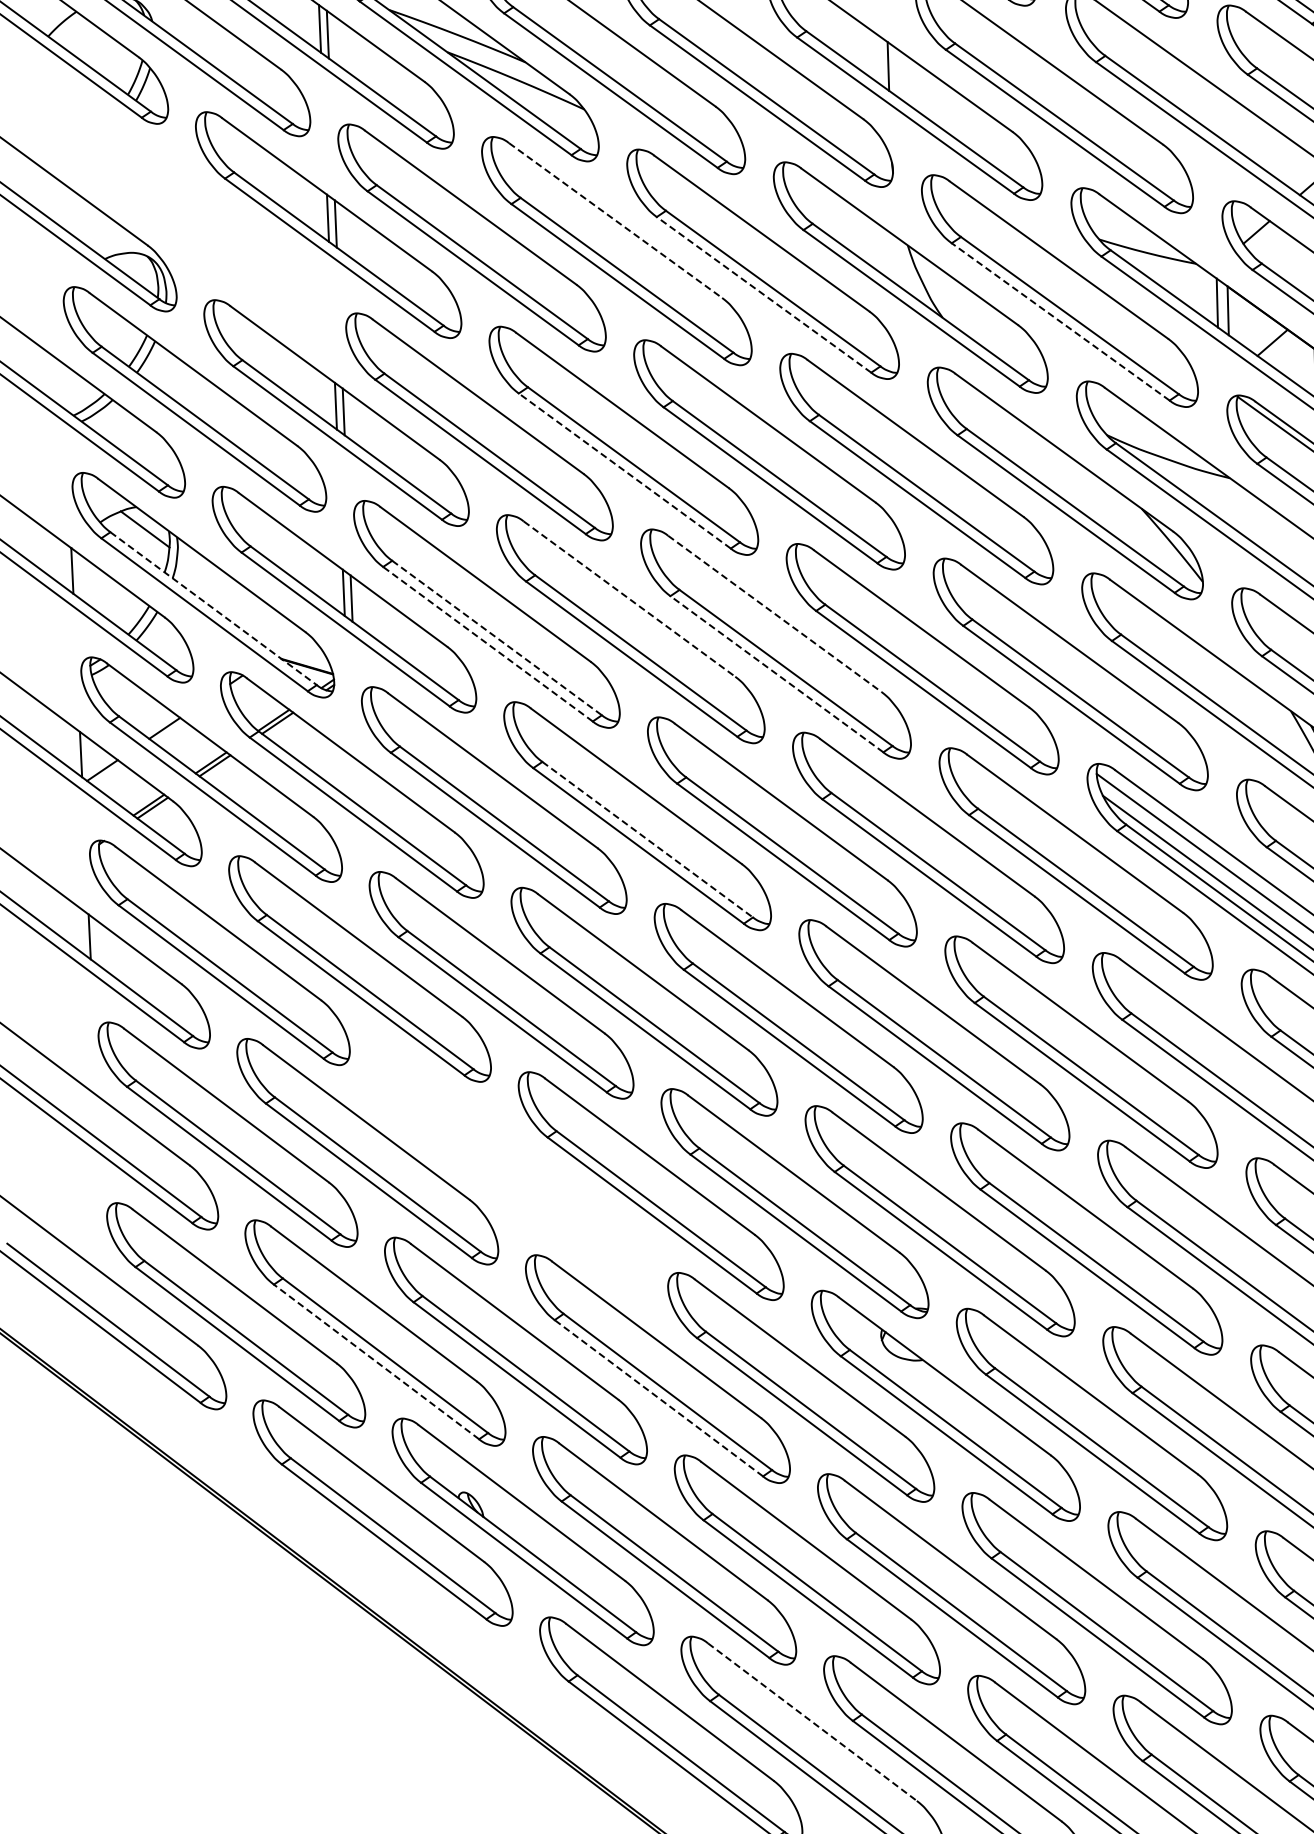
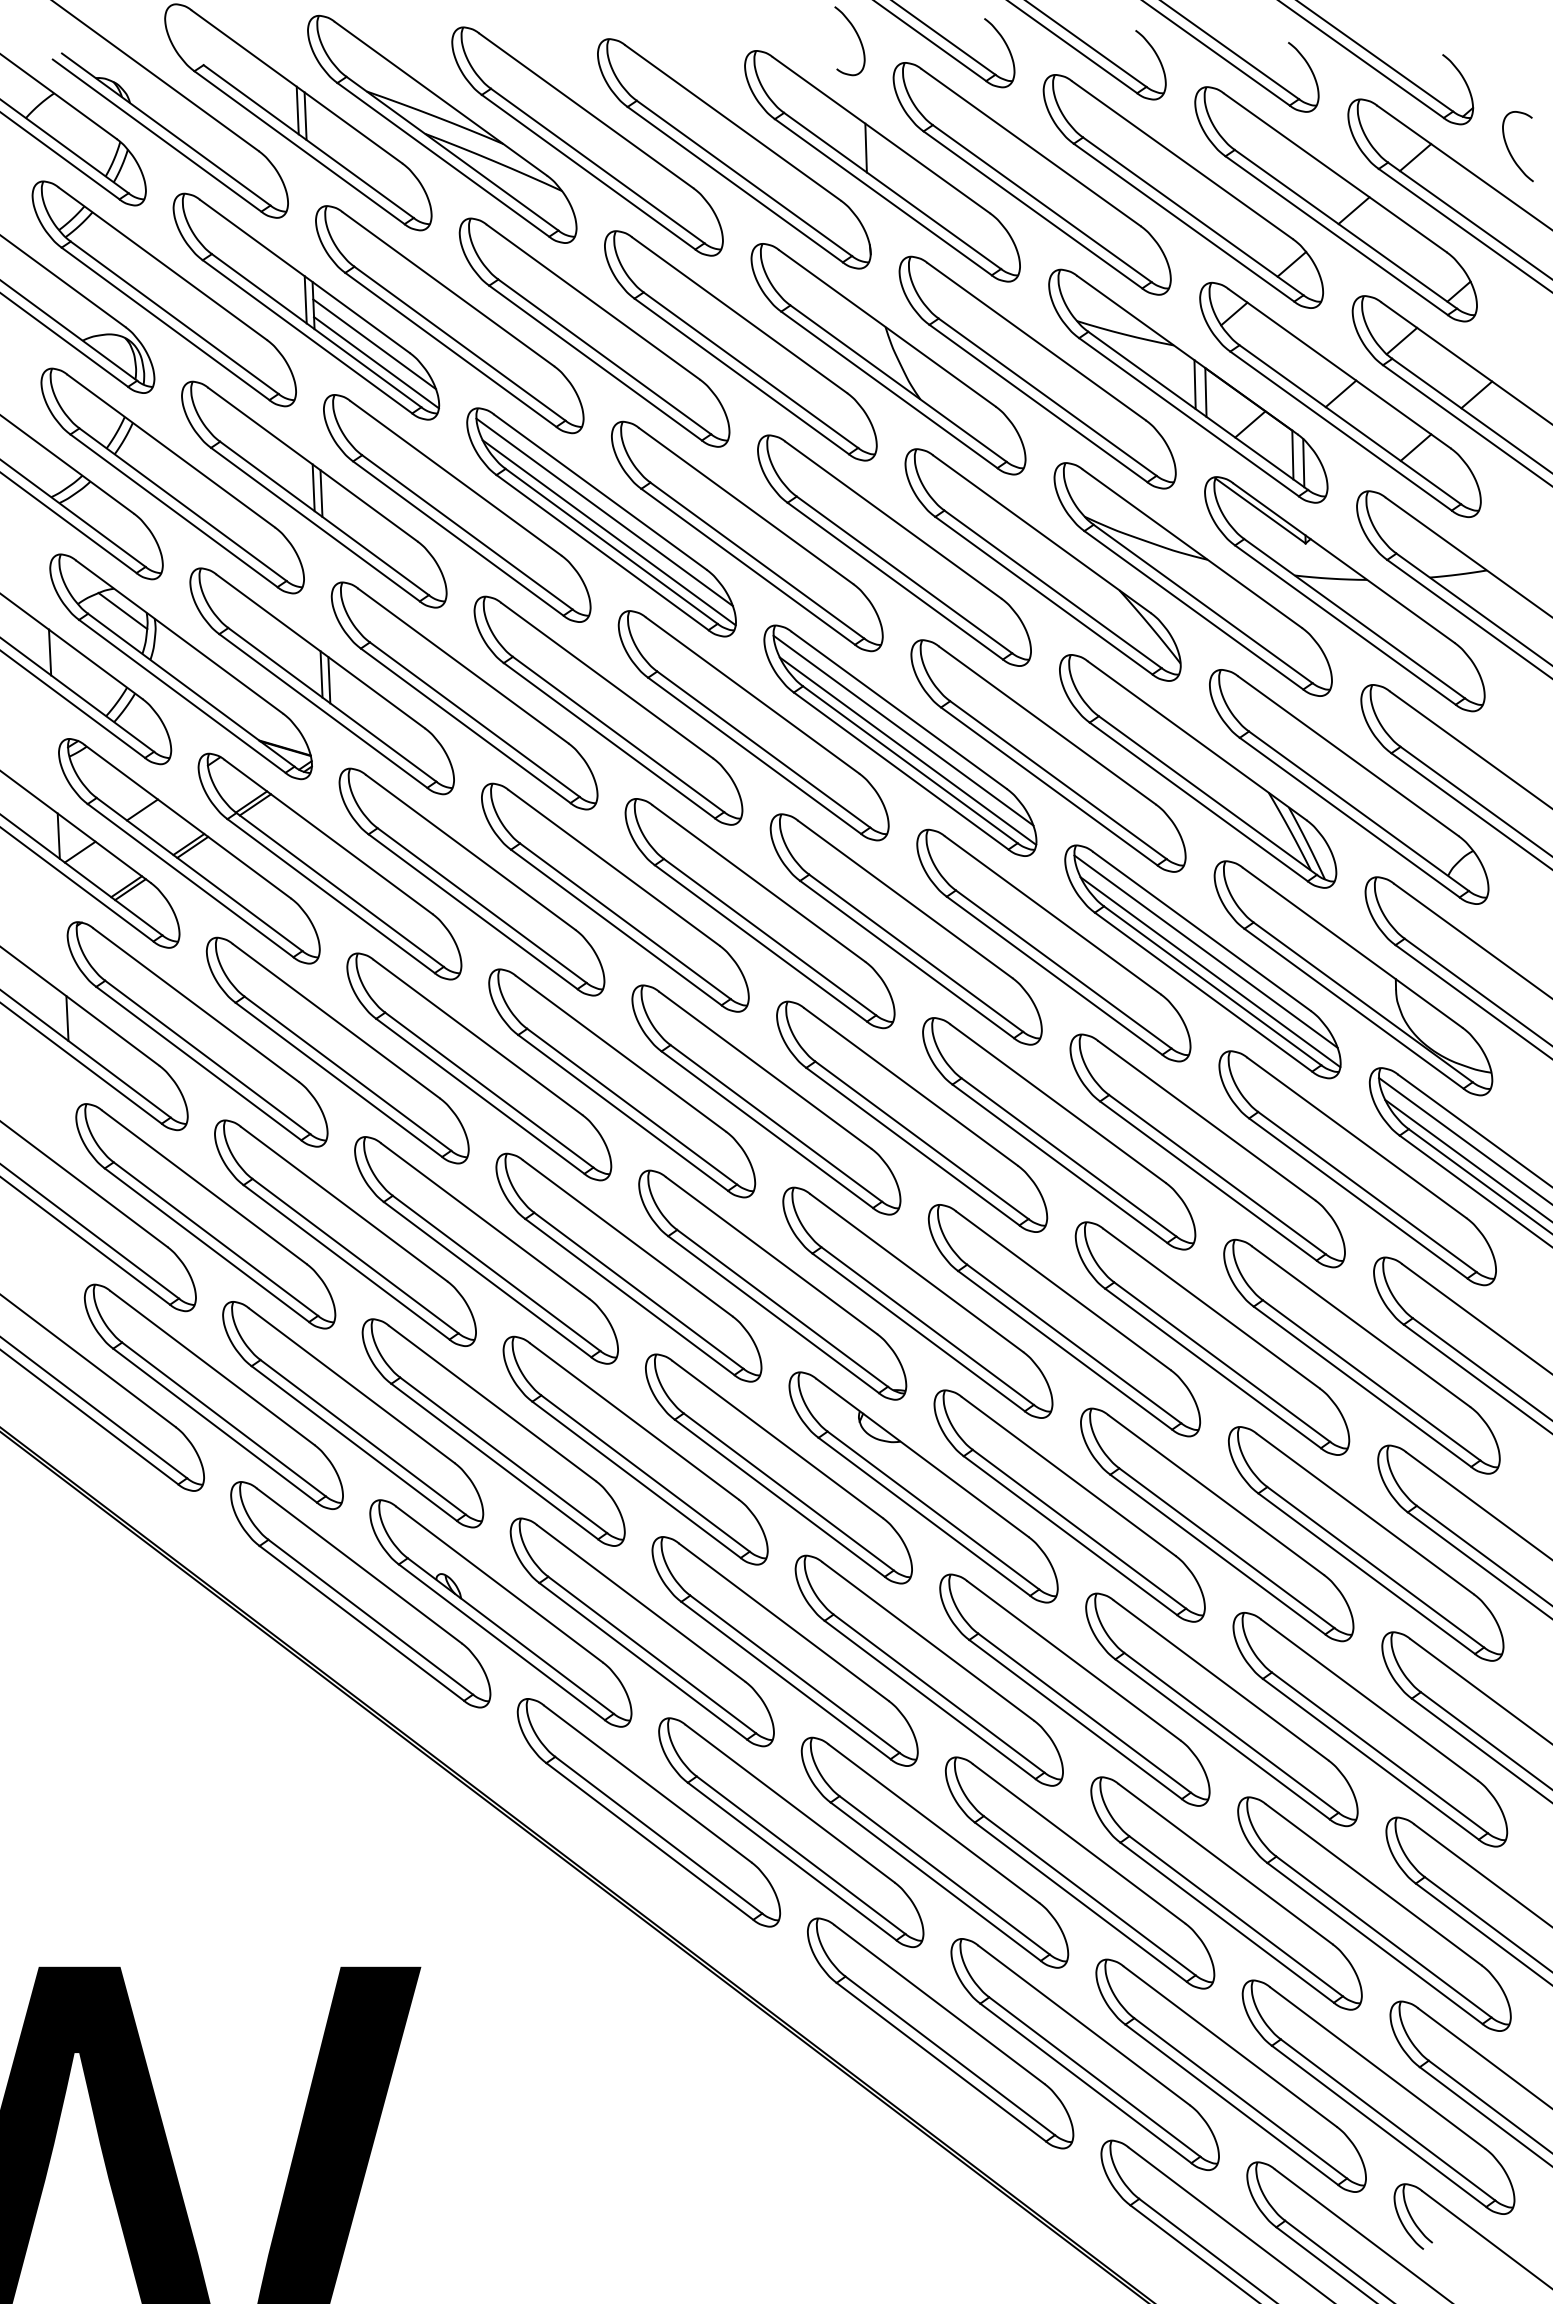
part: (185, 211) -> (163, 293), added
line: (615, 220) -> (593, 302), dashed -> solid
line: (396, 262) -> (374, 344), added
line: (398, 280) -> (376, 362), added
line: (763, 294) -> (741, 376), dashed -> solid
line: (1060, 321) -> (1038, 403), dashed -> solid
line: (626, 430) -> (604, 512), added
line: (630, 450) -> (608, 532), added
line: (624, 470) -> (602, 552), dashed -> solid
line: (629, 598) -> (607, 680), dashed -> solid
line: (213, 608) -> (191, 690), dashed -> solid
line: (775, 613) -> (753, 695), dashed -> solid
line: (497, 637) -> (475, 719), dashed -> solid
line: (487, 643) -> (465, 725), dashed -> solid
line: (925, 648) -> (903, 730), added
line: (929, 668) -> (907, 750), added
line: (776, 673) -> (754, 755), dashed -> solid
line: (647, 839) -> (625, 921), dashed -> solid
part: (508, 1168) -> (486, 1250), added
line: (375, 1361) -> (353, 1443), dashed -> solid
line: (658, 1397) -> (636, 1479), dashed -> solid
line: (812, 1721) -> (790, 1803), dashed -> solid

